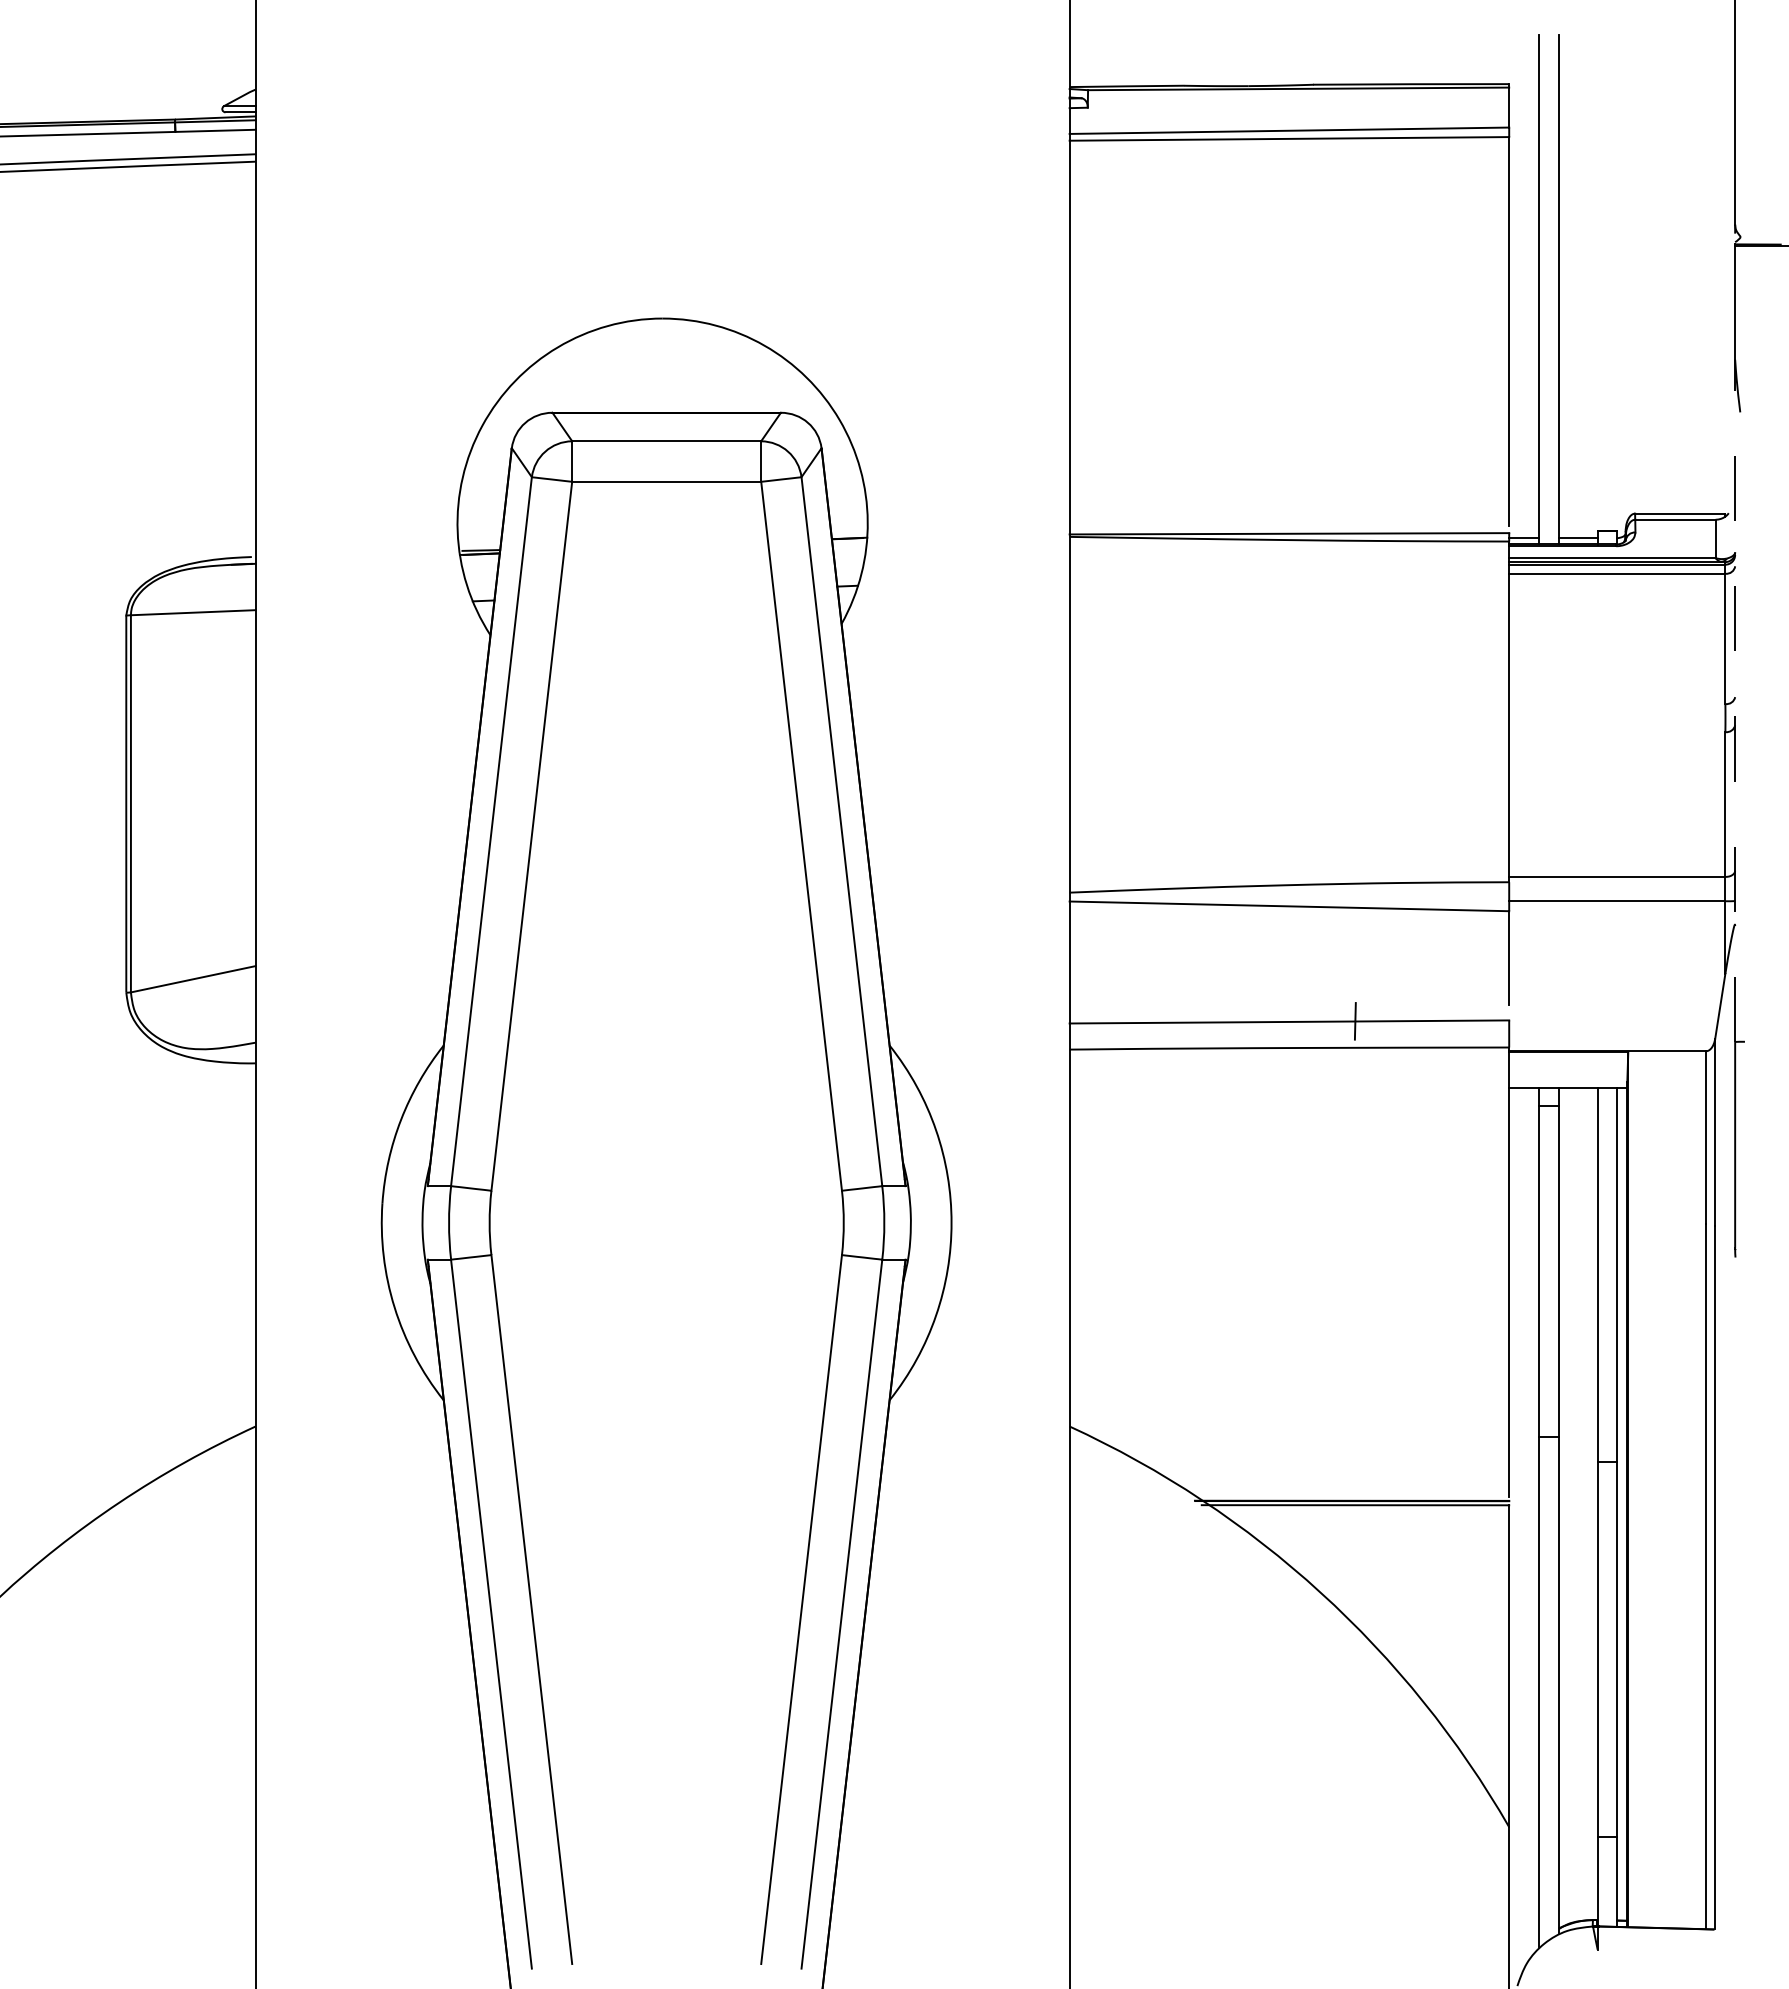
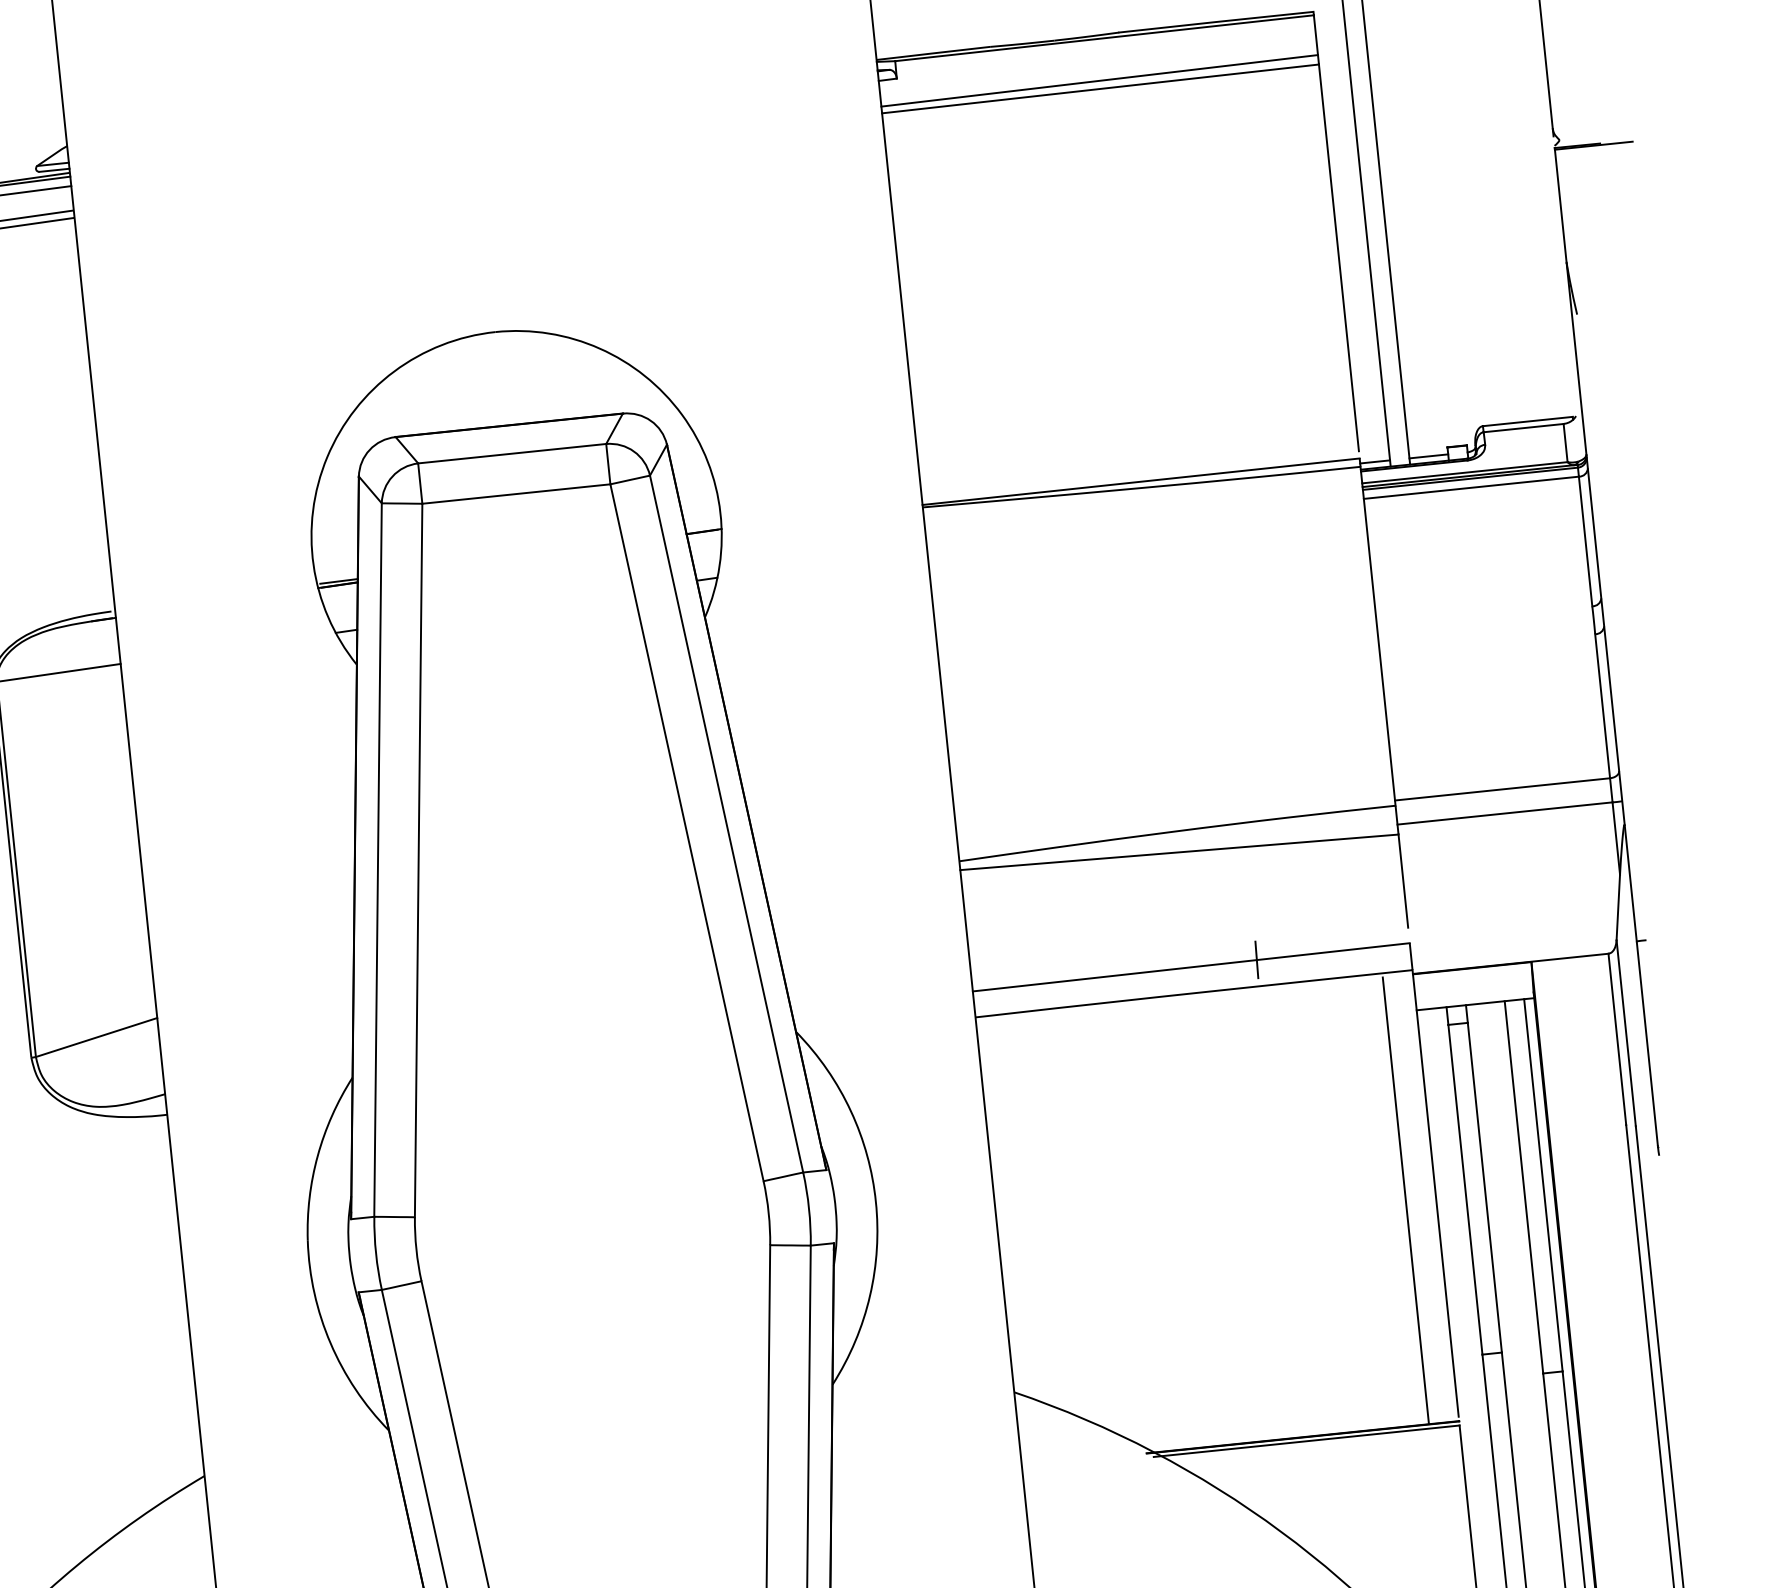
line: (1735, 700) -> (1601, 601), dashed -> solid
line: (1478, 1275) -> (1405, 1200), added

